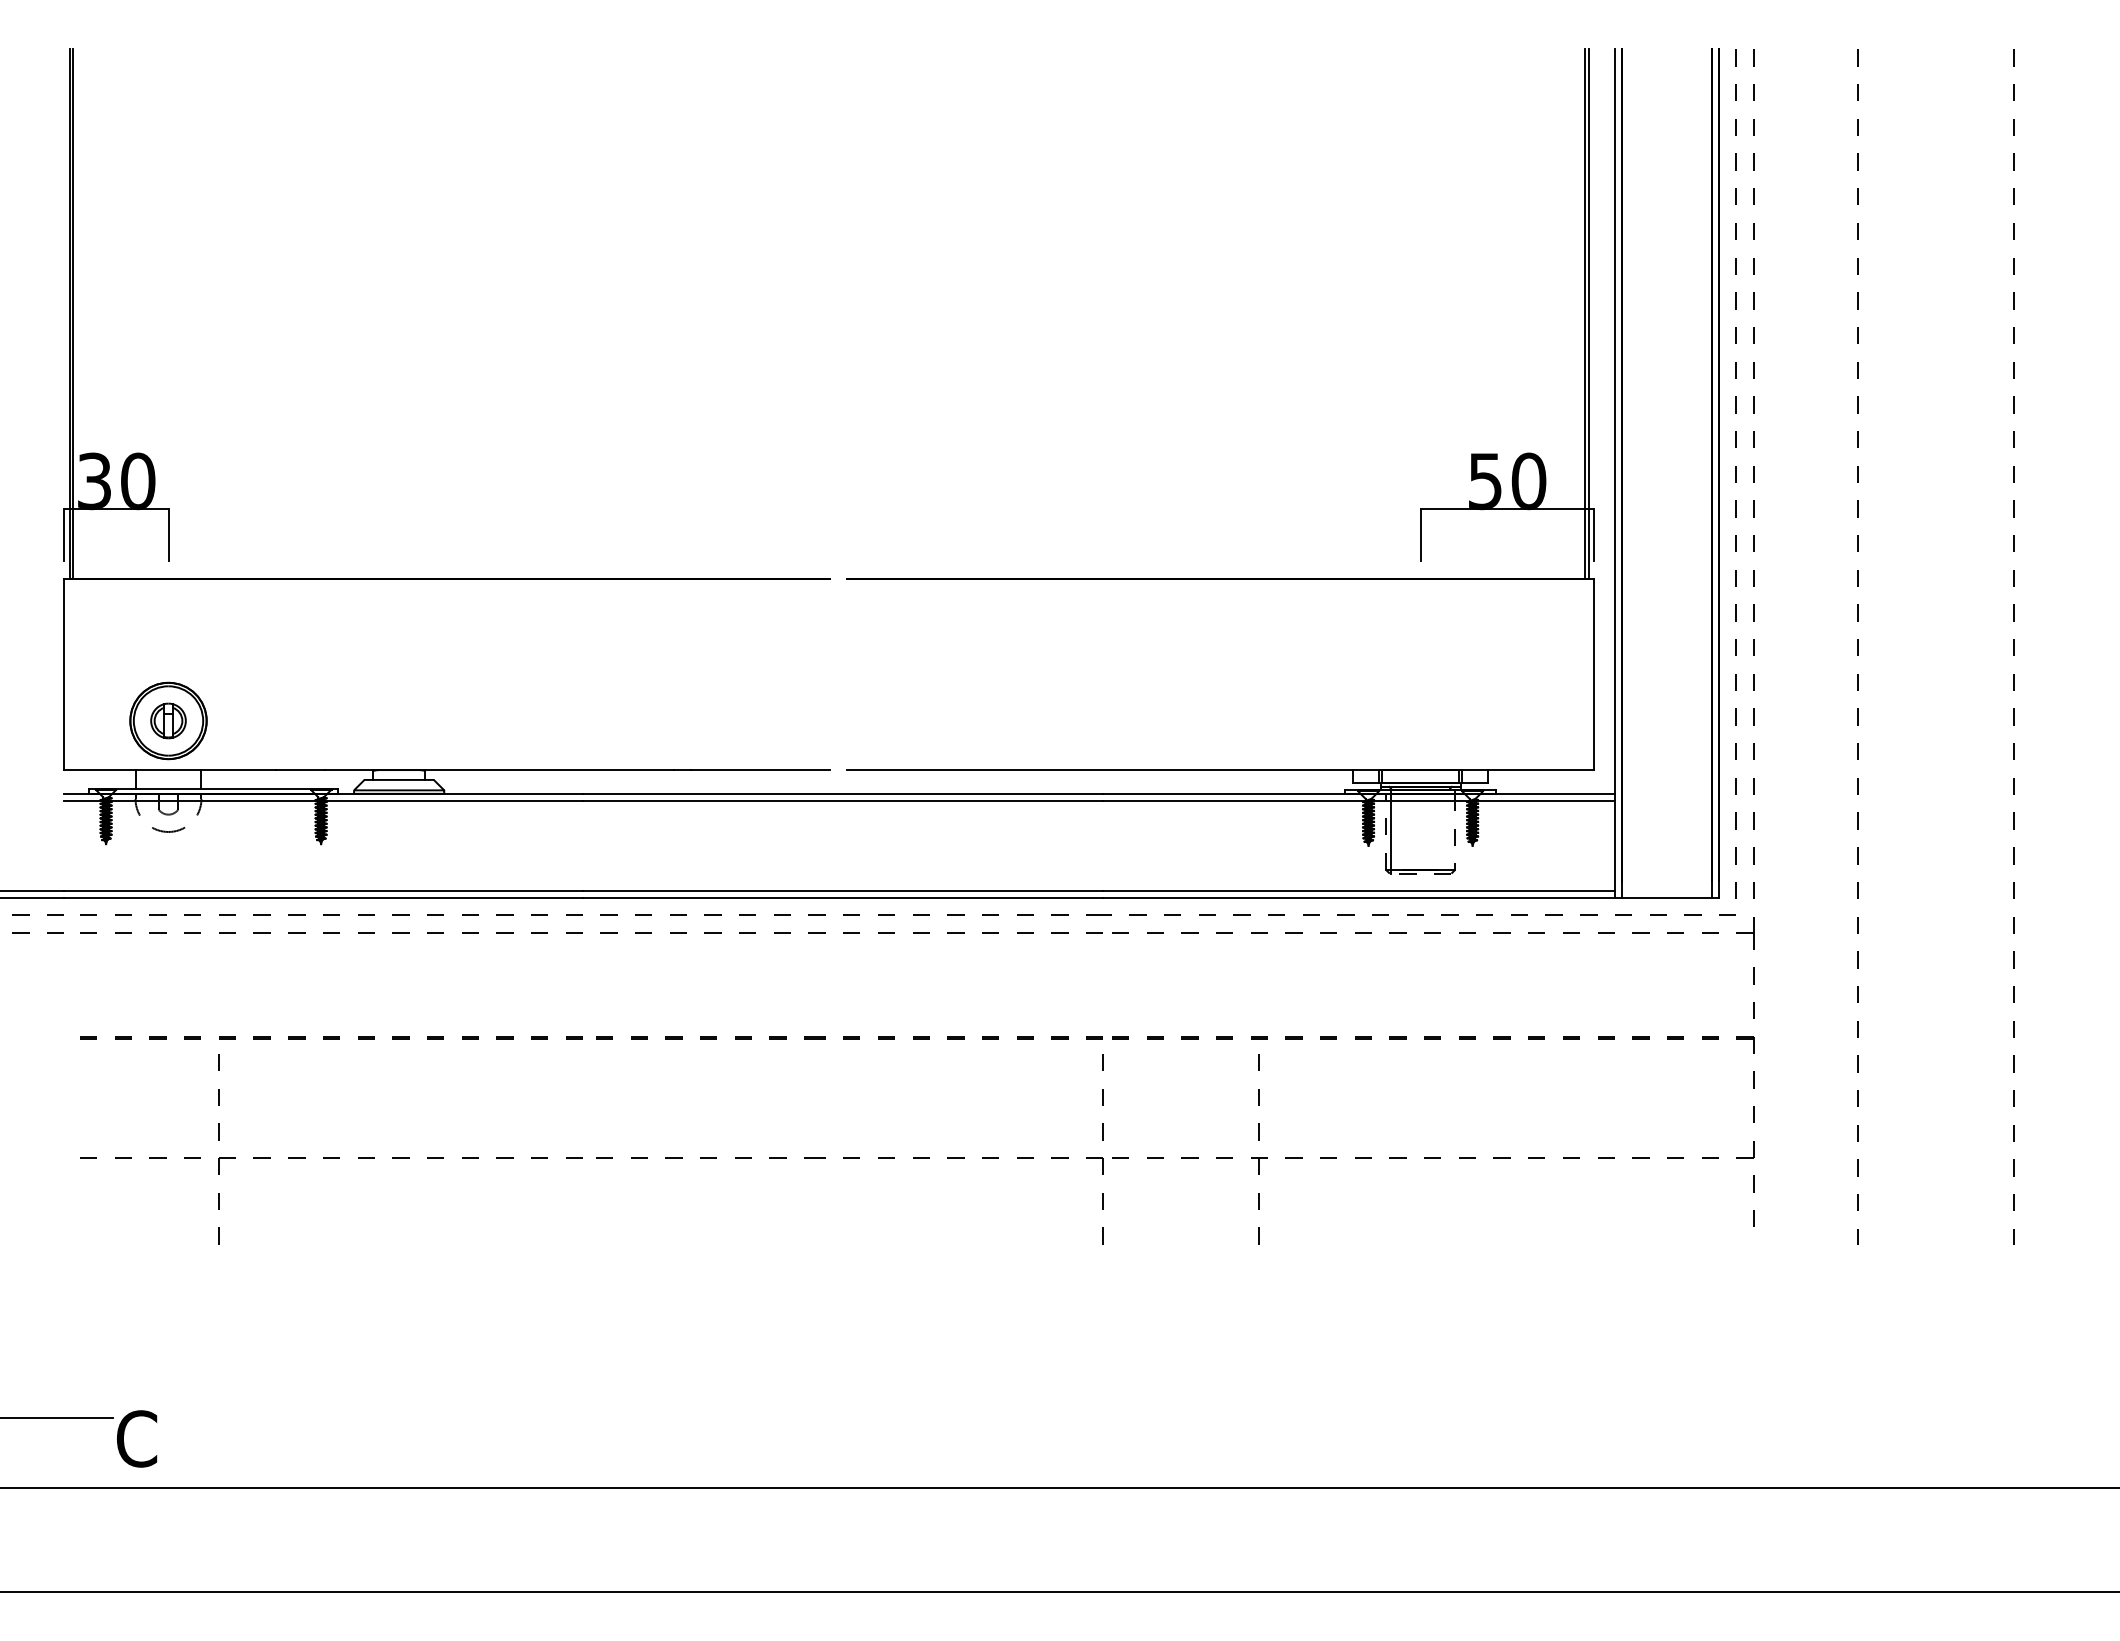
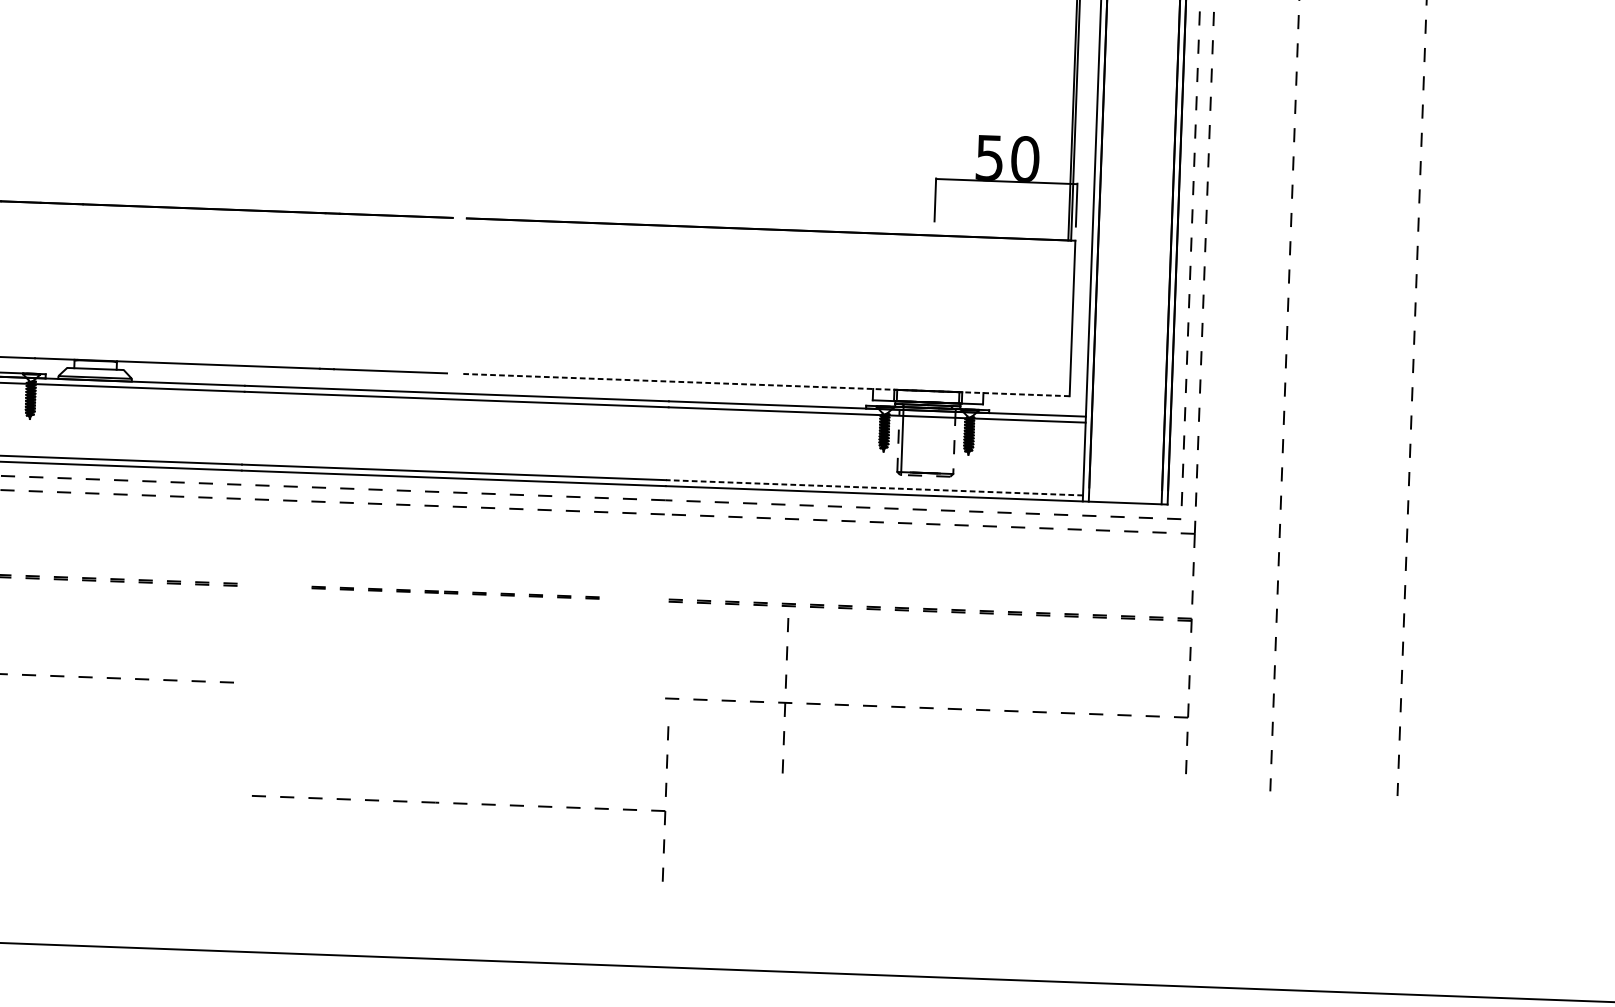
line: (1220, 769) -> (765, 385), solid -> dashed
line: (1359, 890) -> (874, 487), solid -> dashed
part: (849, 1037) -> (454, 592), size x0.7
part: (849, 1157) -> (458, 803), moved

